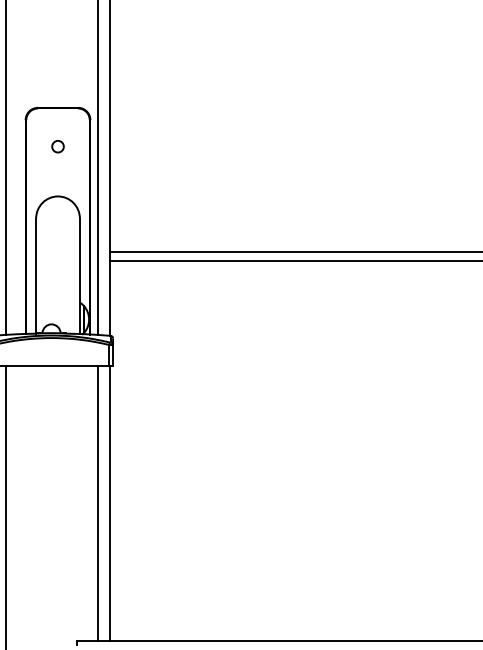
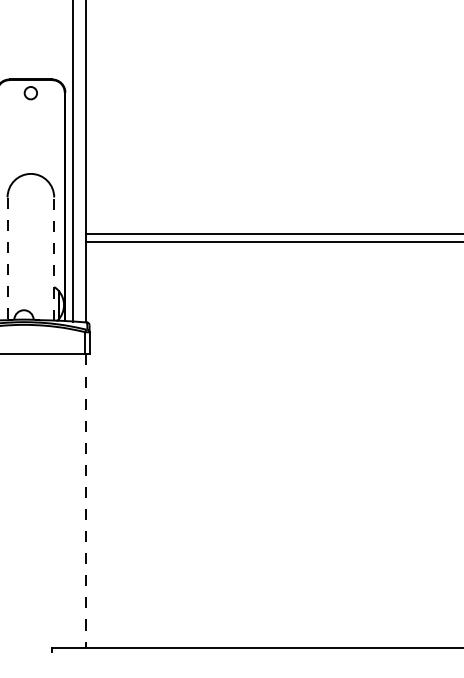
circle: (57, 146) -> (30, 92), moved
line: (36, 276) -> (7, 259), solid -> dashed
line: (79, 276) -> (53, 259), solid -> dashed
line: (97, 503) -> (72, 501), removed
line: (109, 503) -> (85, 501), solid -> dashed

